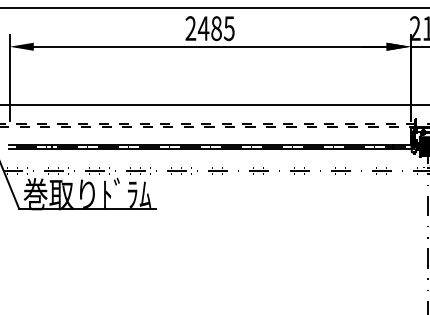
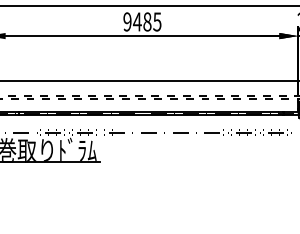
text: (190, 28) -> (127, 21), 2485 -> 9485

